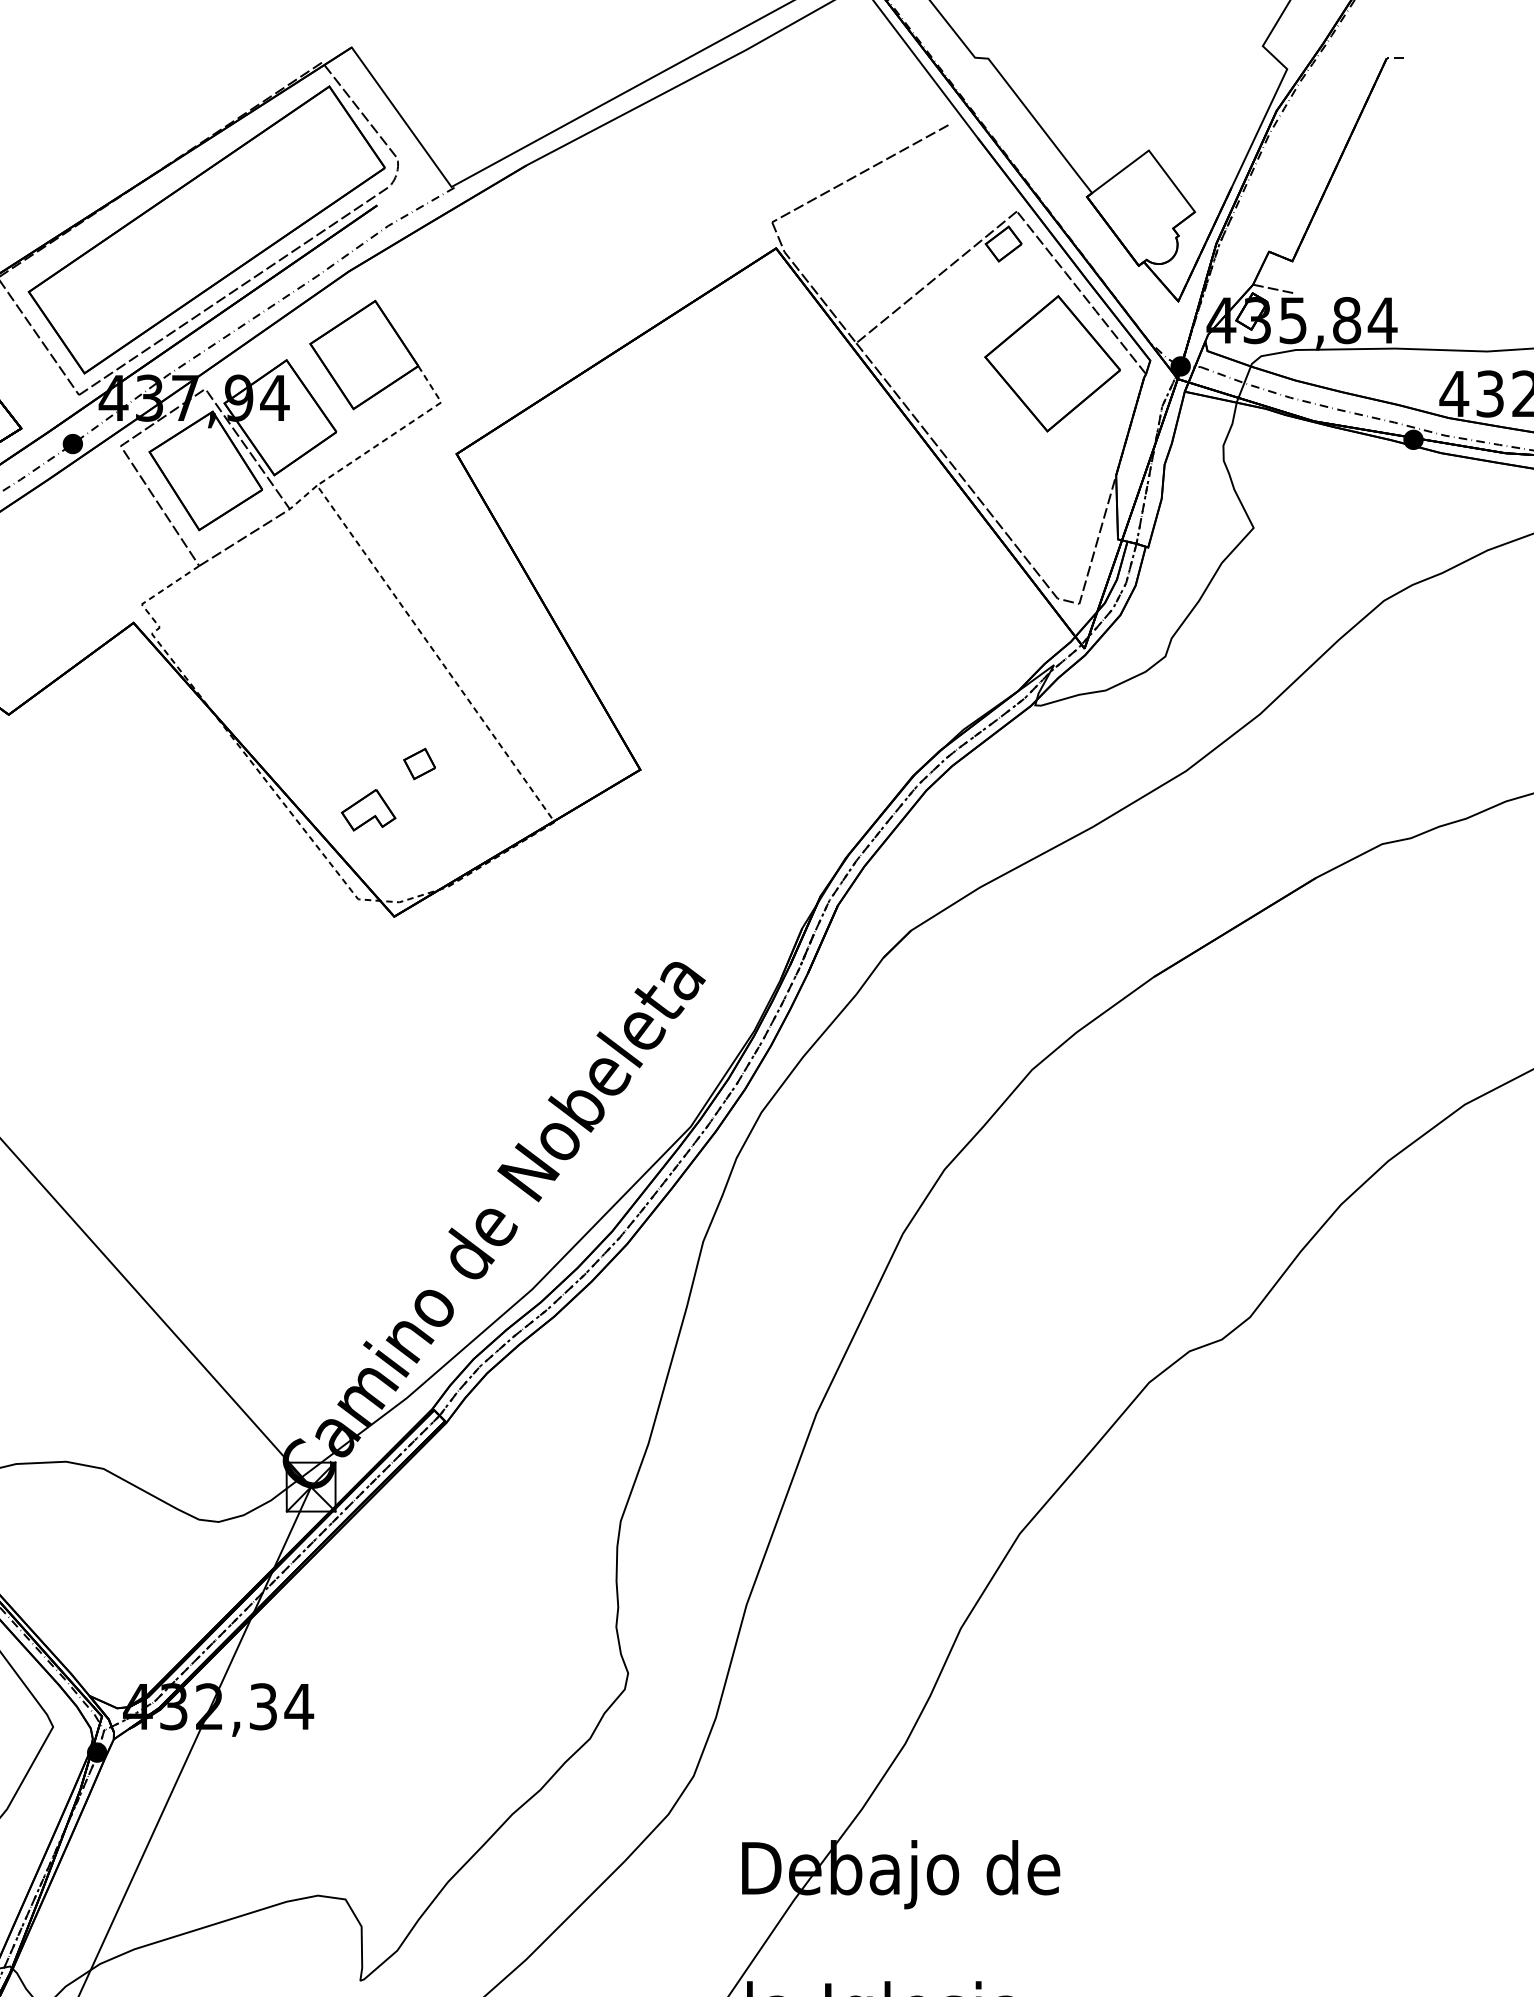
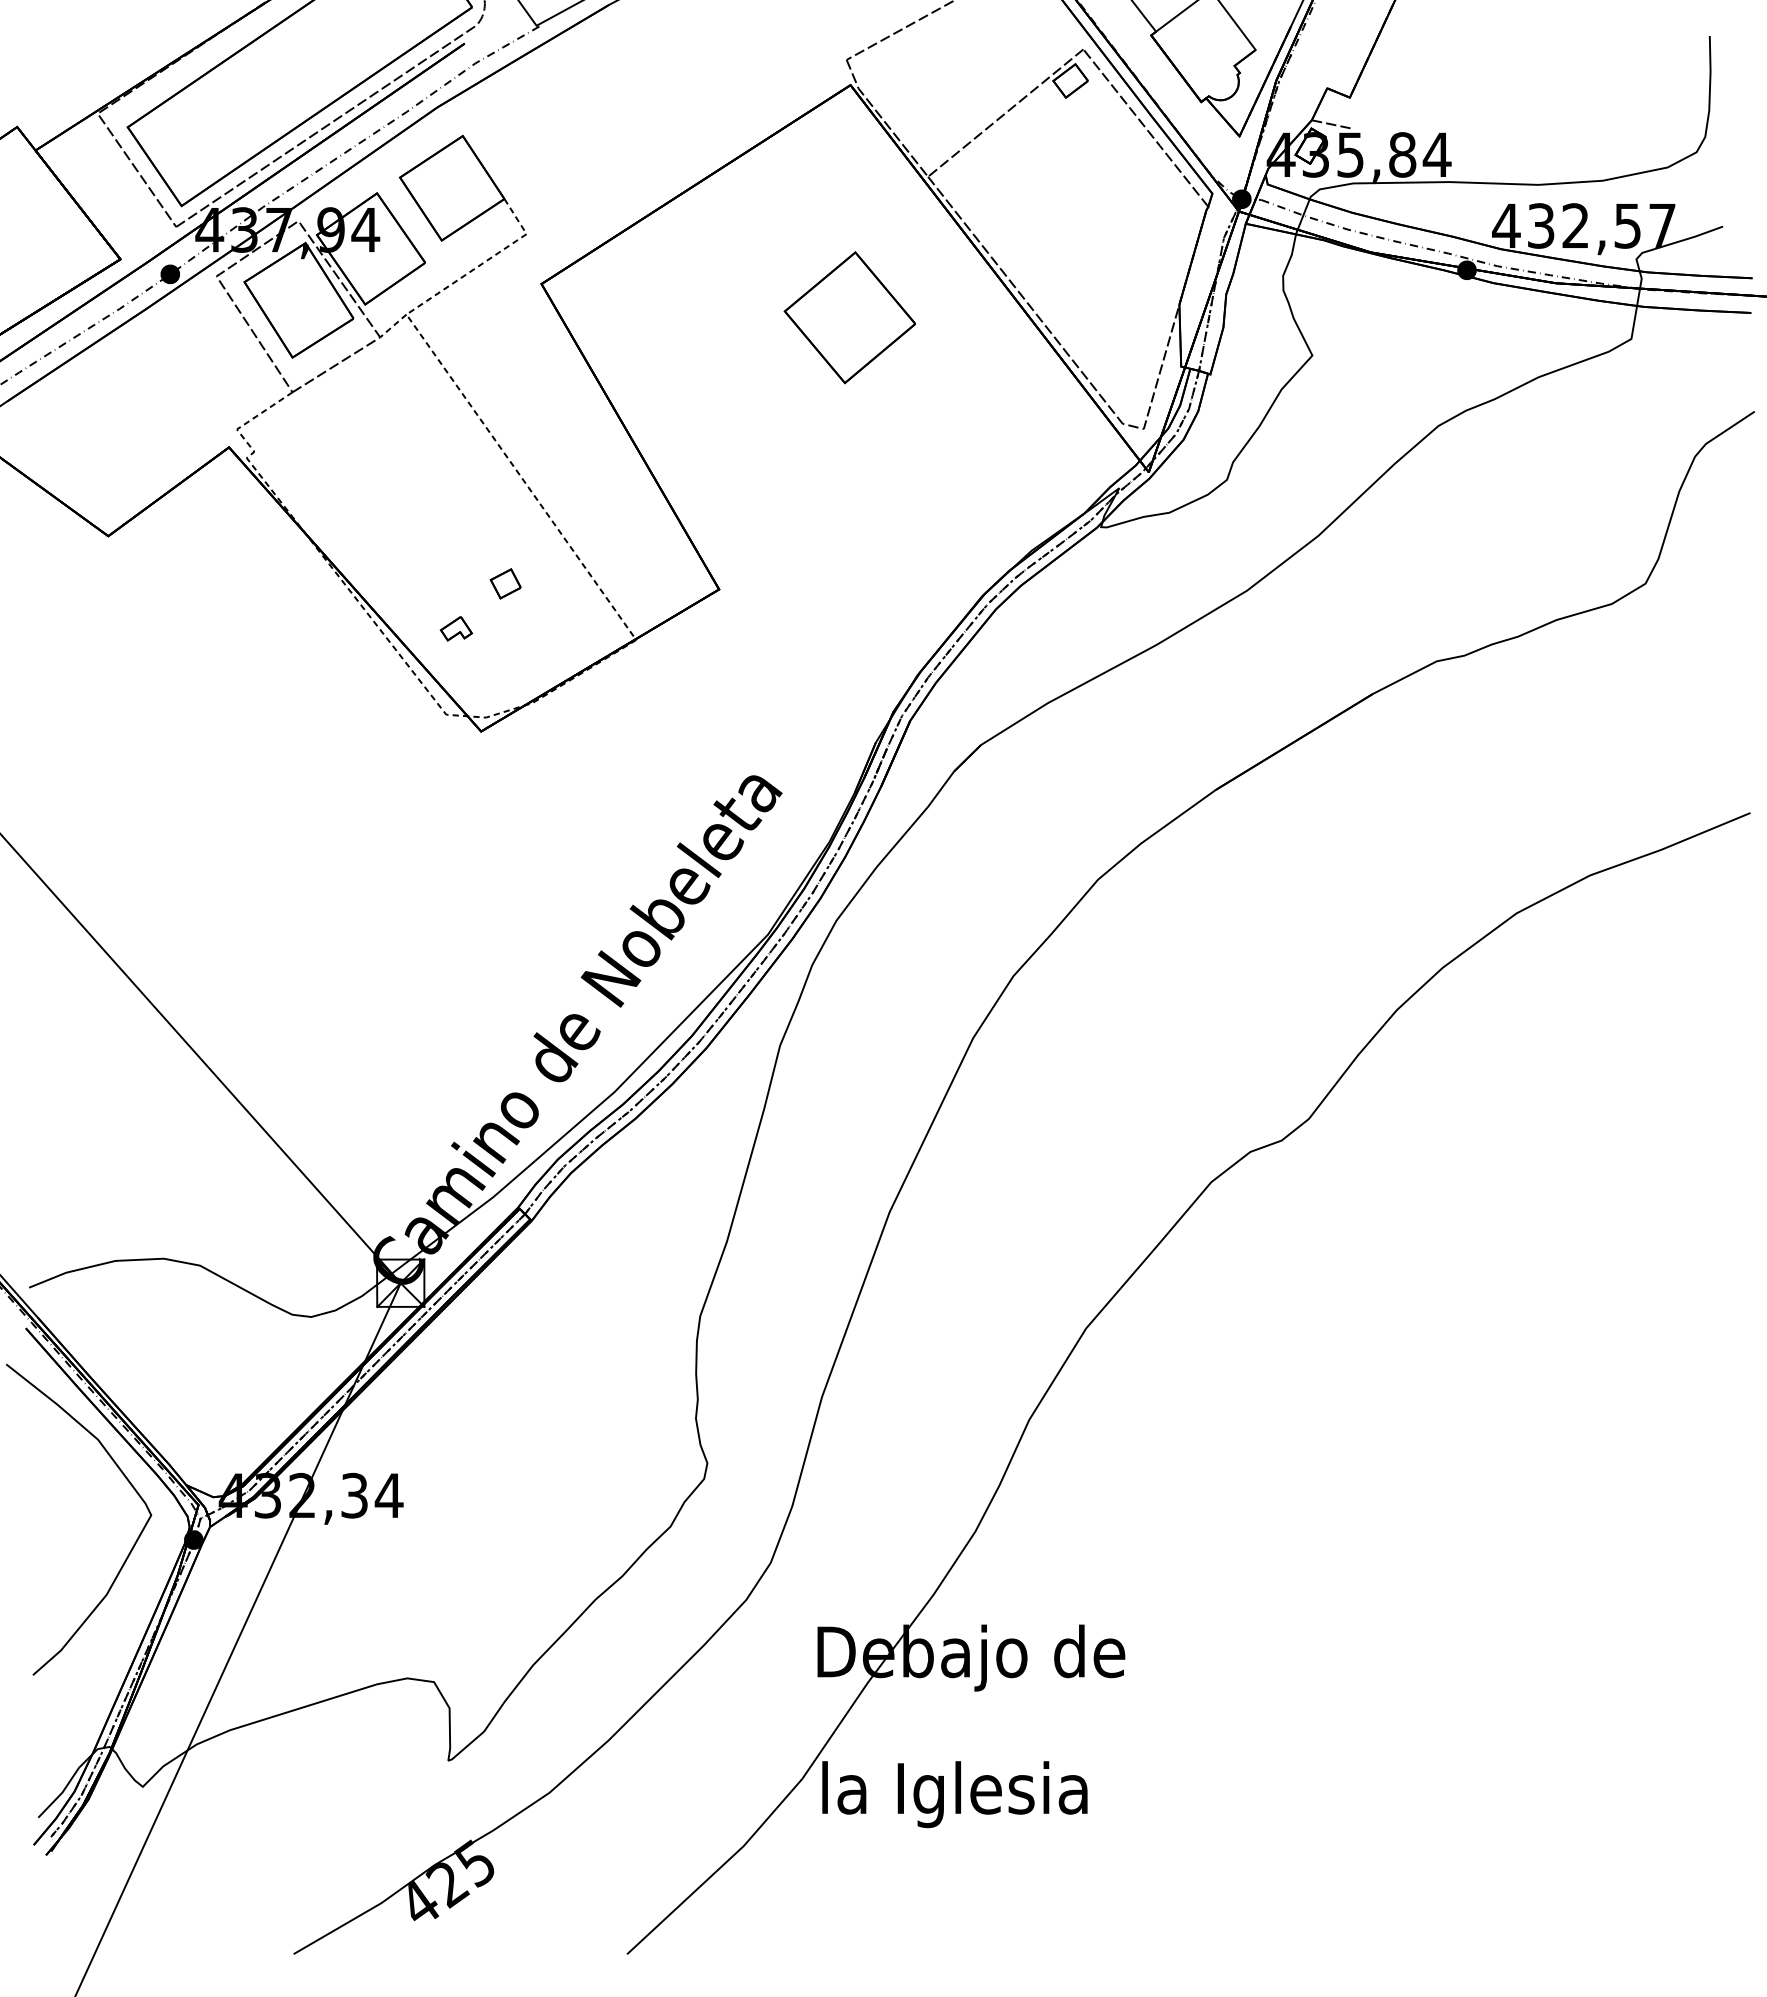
part: (1052, 363) -> (849, 317), moved
part: (368, 810) -> (456, 628), size x0.6

